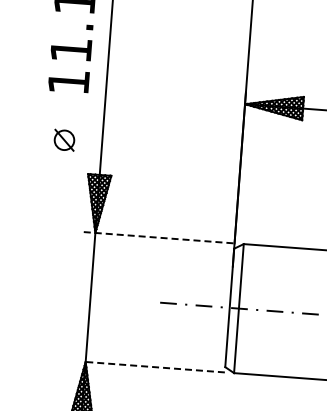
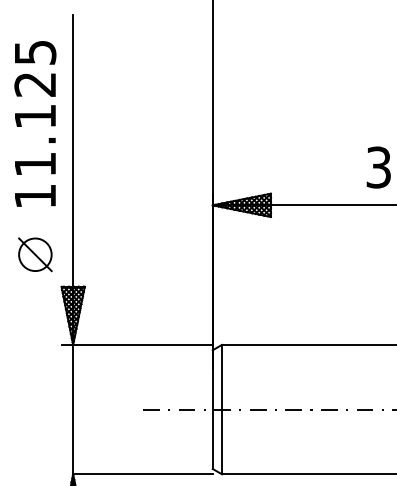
part: (64, 139) -> (35, 254), size x1.67
line: (159, 237) -> (137, 344), dashed -> solid
line: (154, 367) -> (142, 474), dashed -> solid

